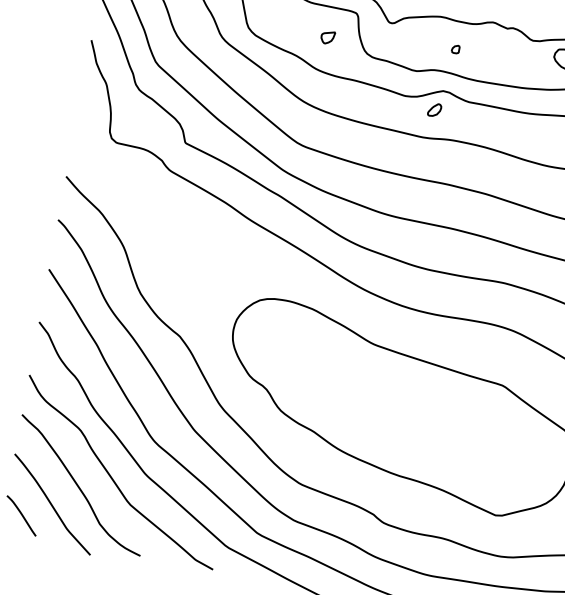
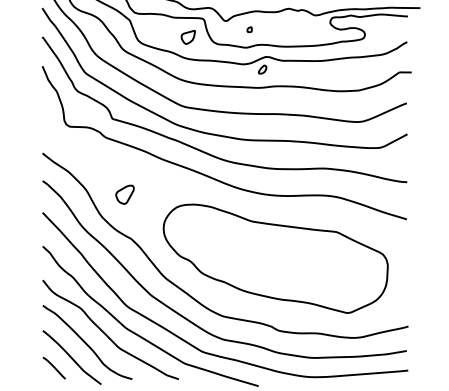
part: (326, 36) -> (187, 36), size x1.67
part: (455, 48) -> (249, 29), moved
part: (182, 264) -> (124, 194), added

